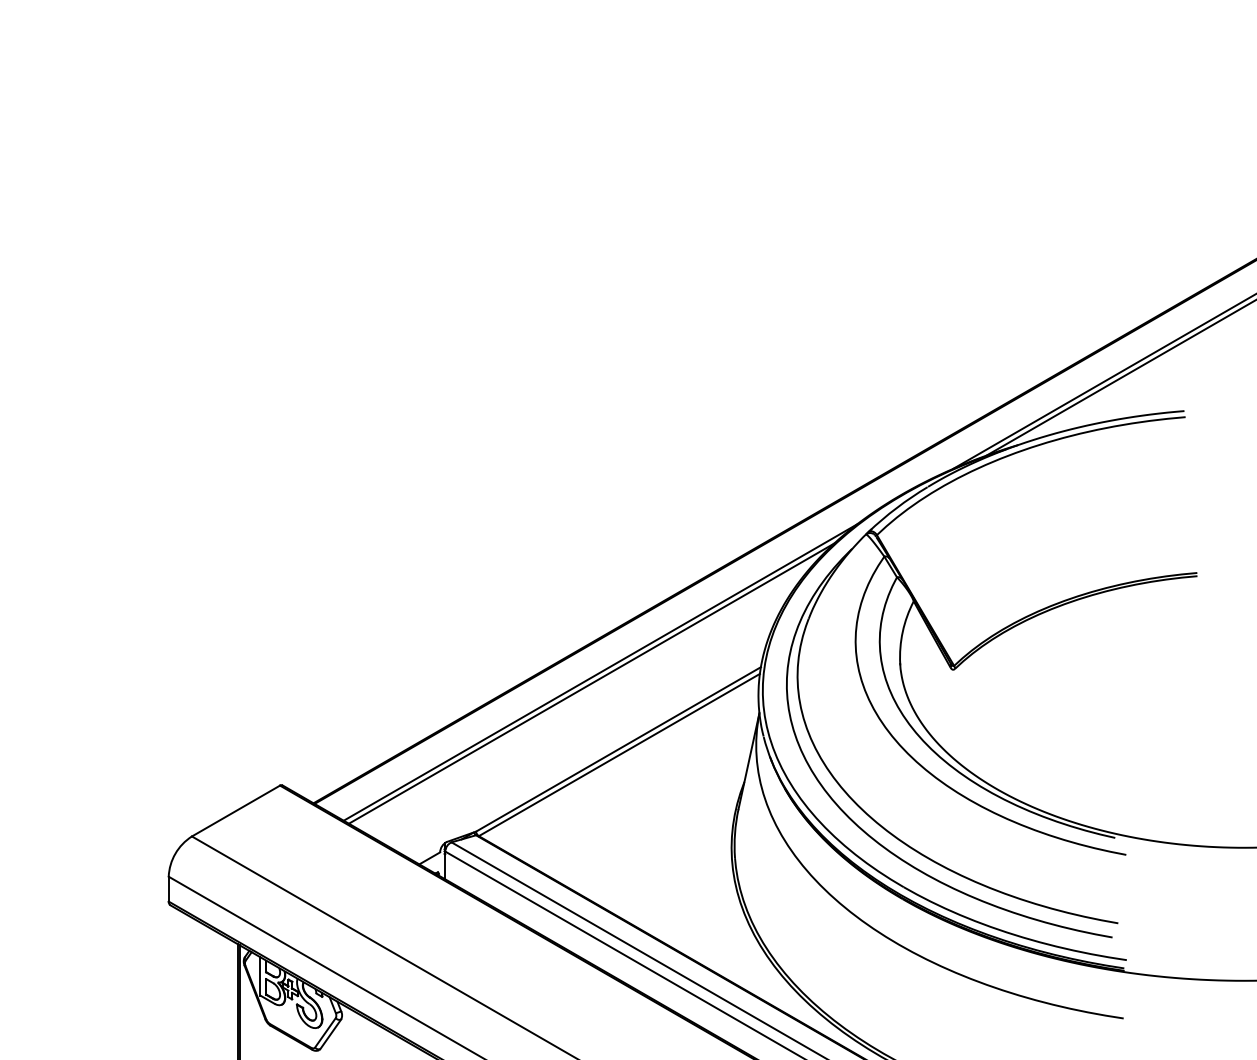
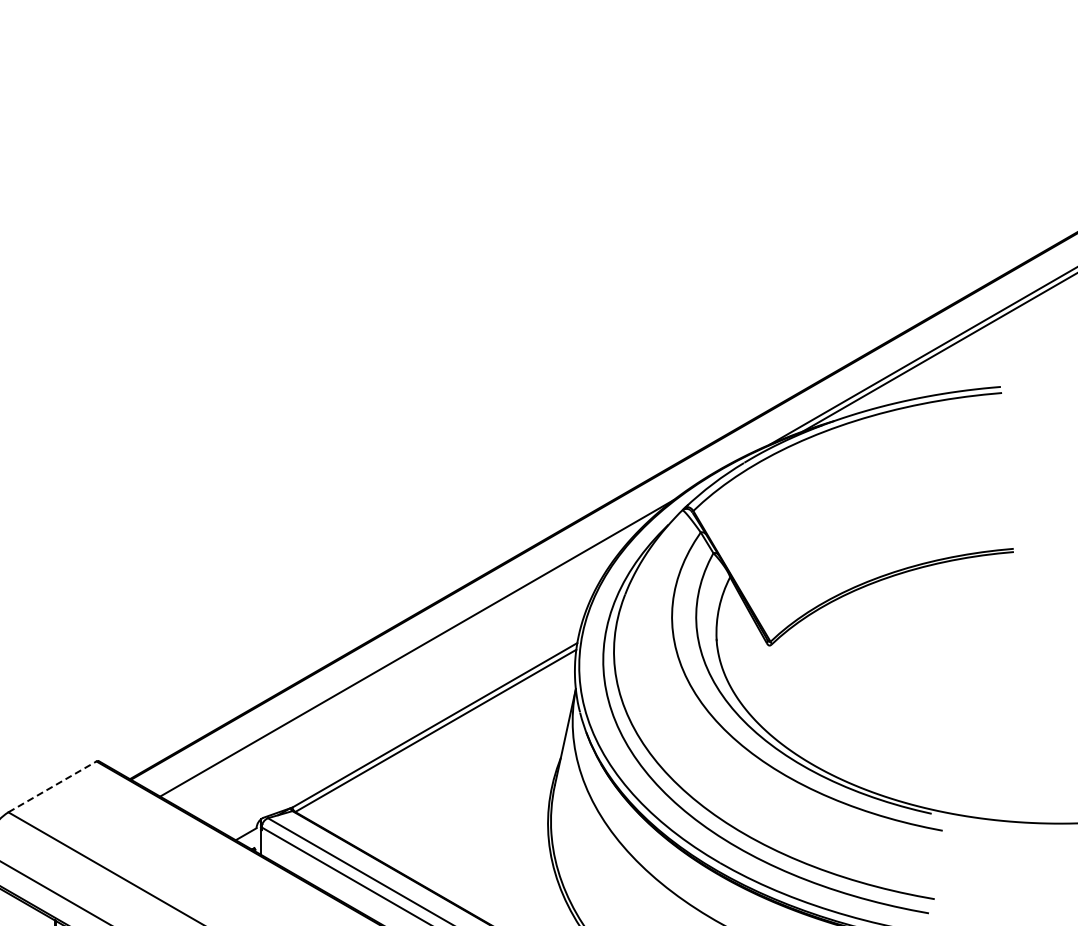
line: (591, 683) -> (407, 659), removed
line: (236, 811) -> (52, 787), solid -> dashed

